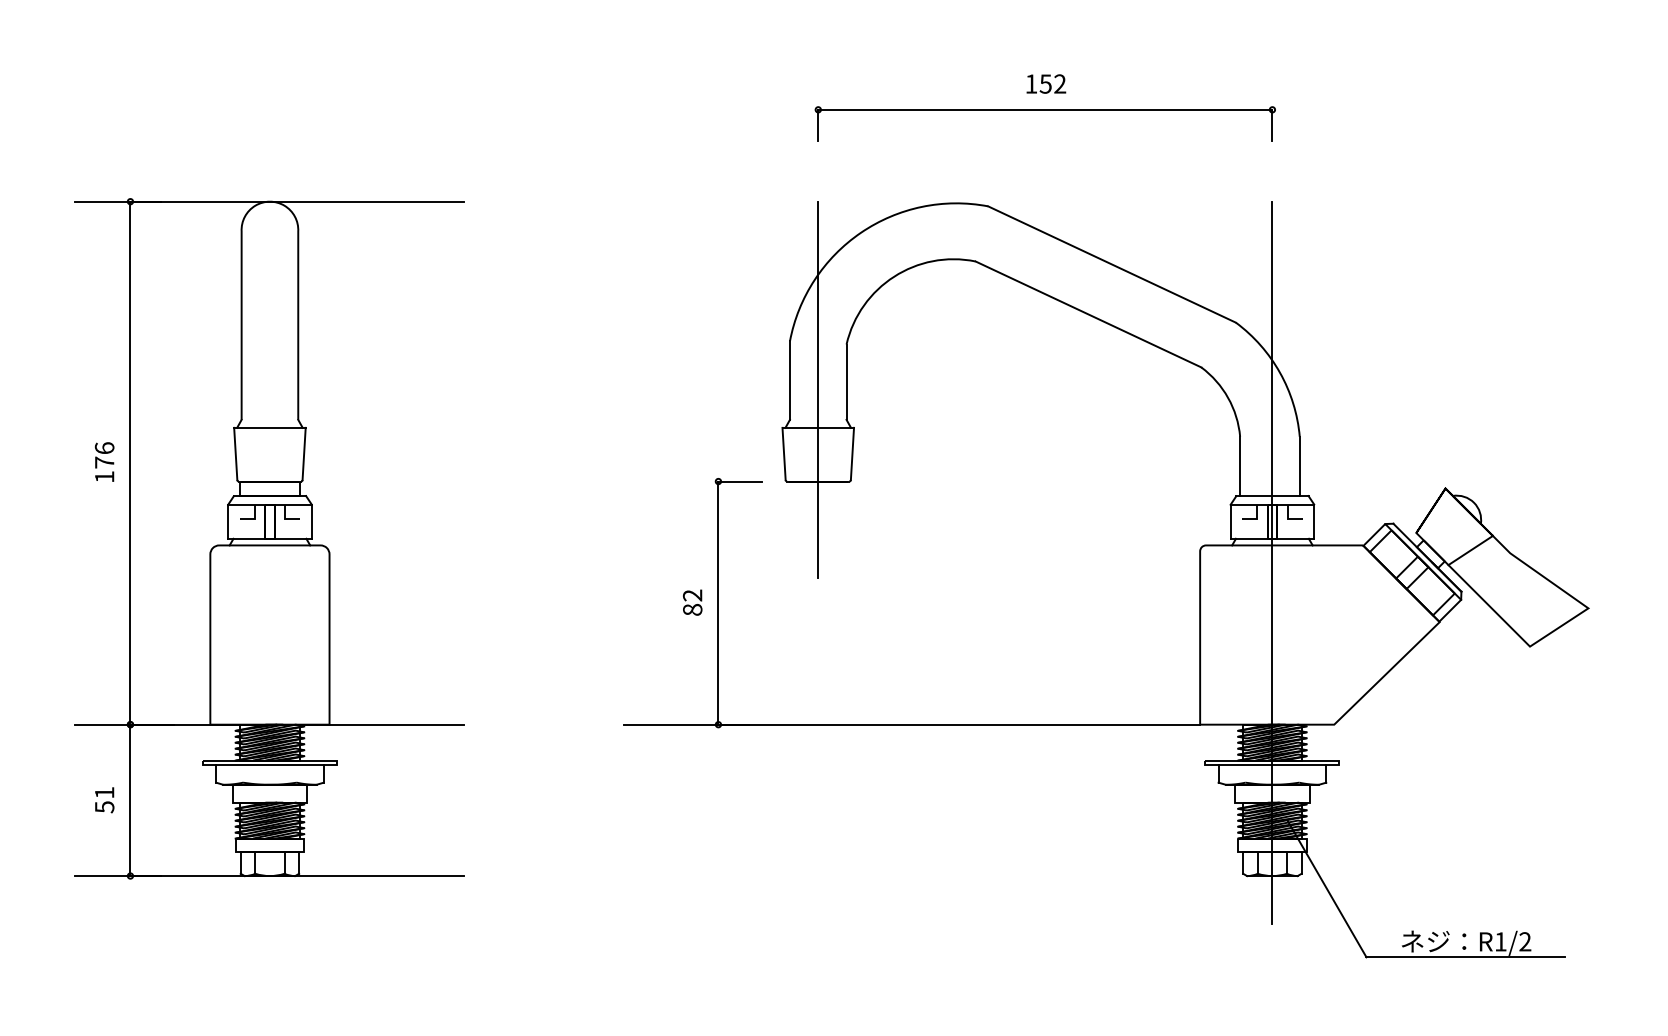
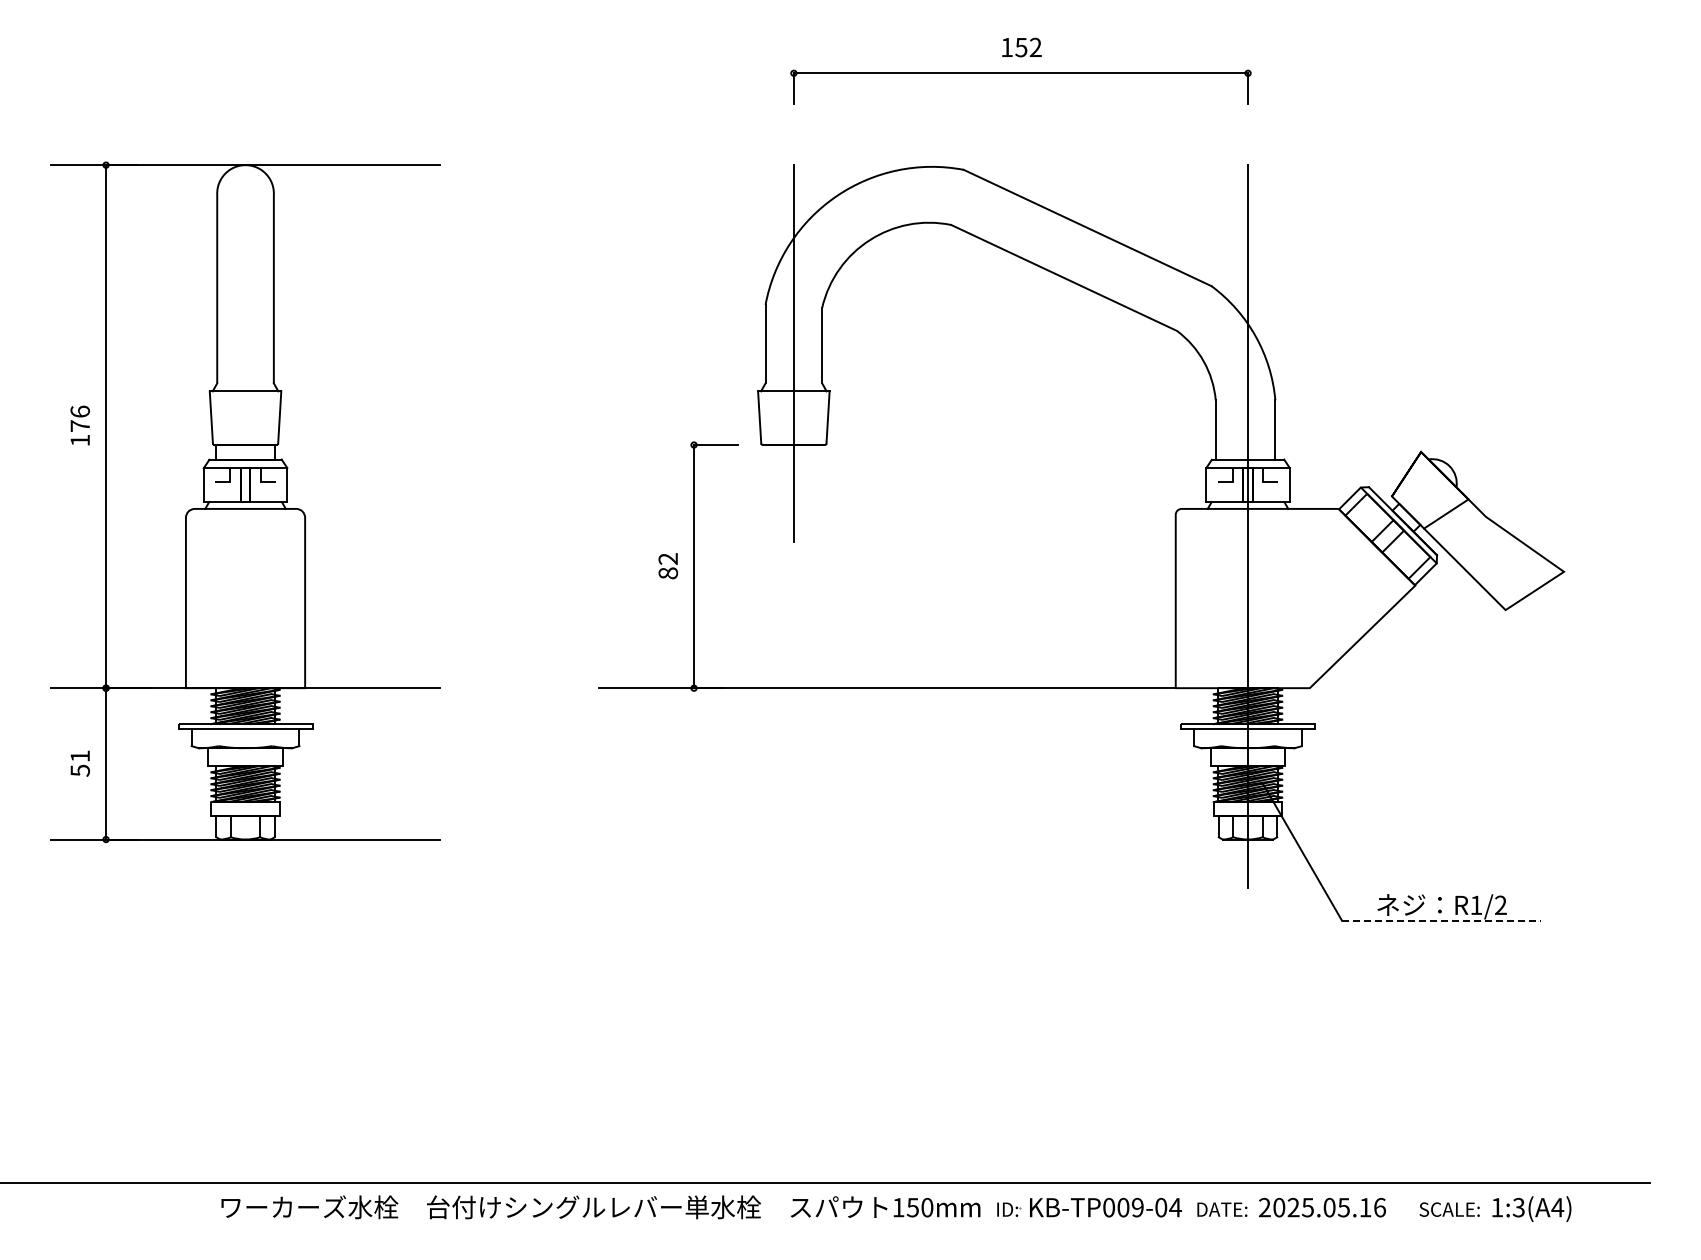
line: (1466, 957) -> (1442, 920), solid -> dashed

